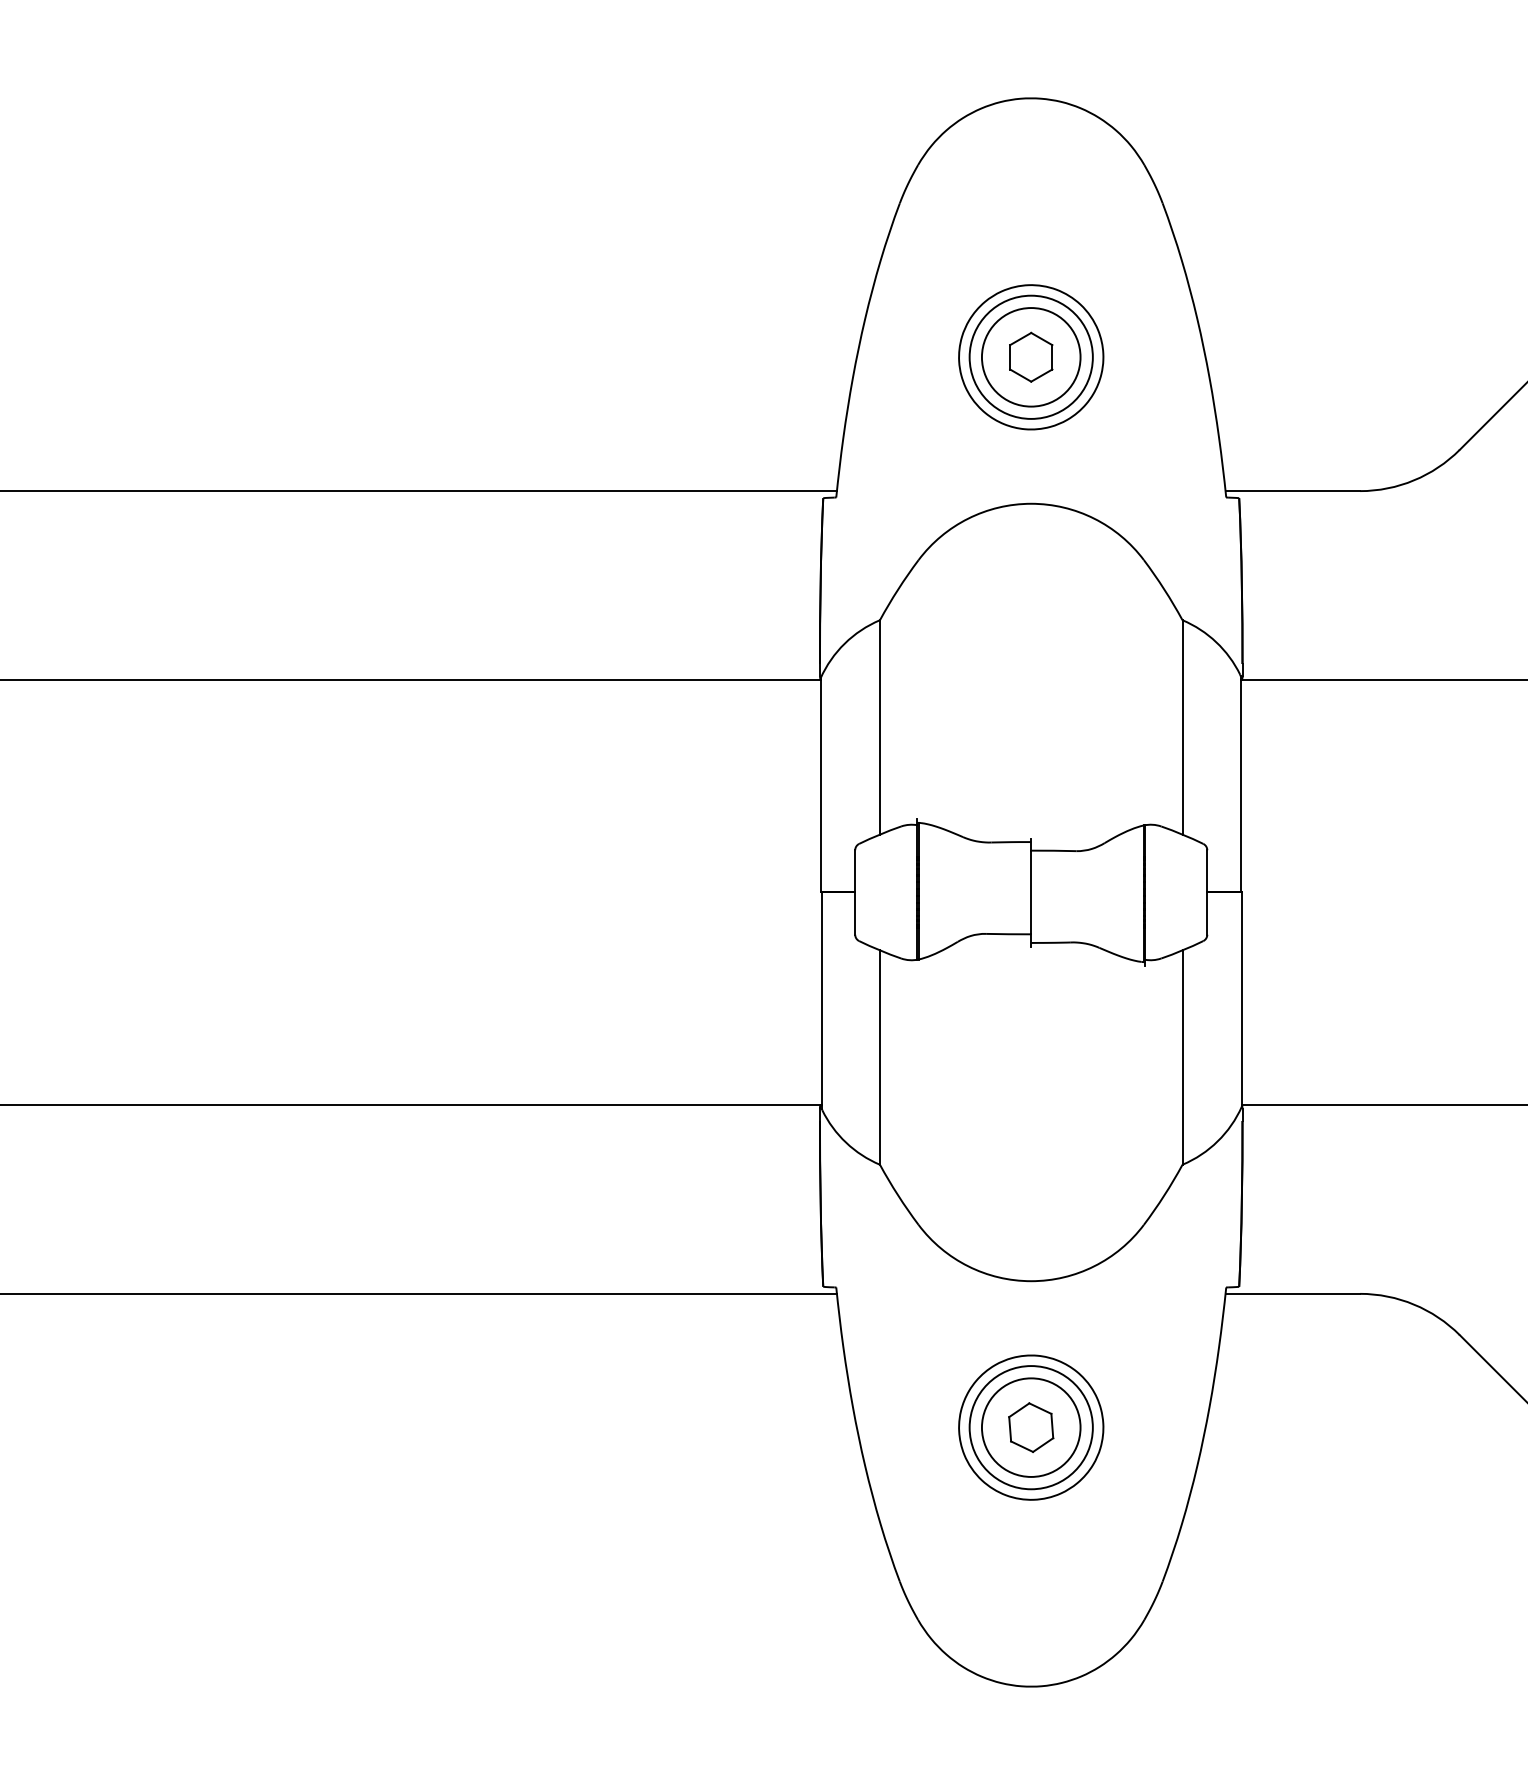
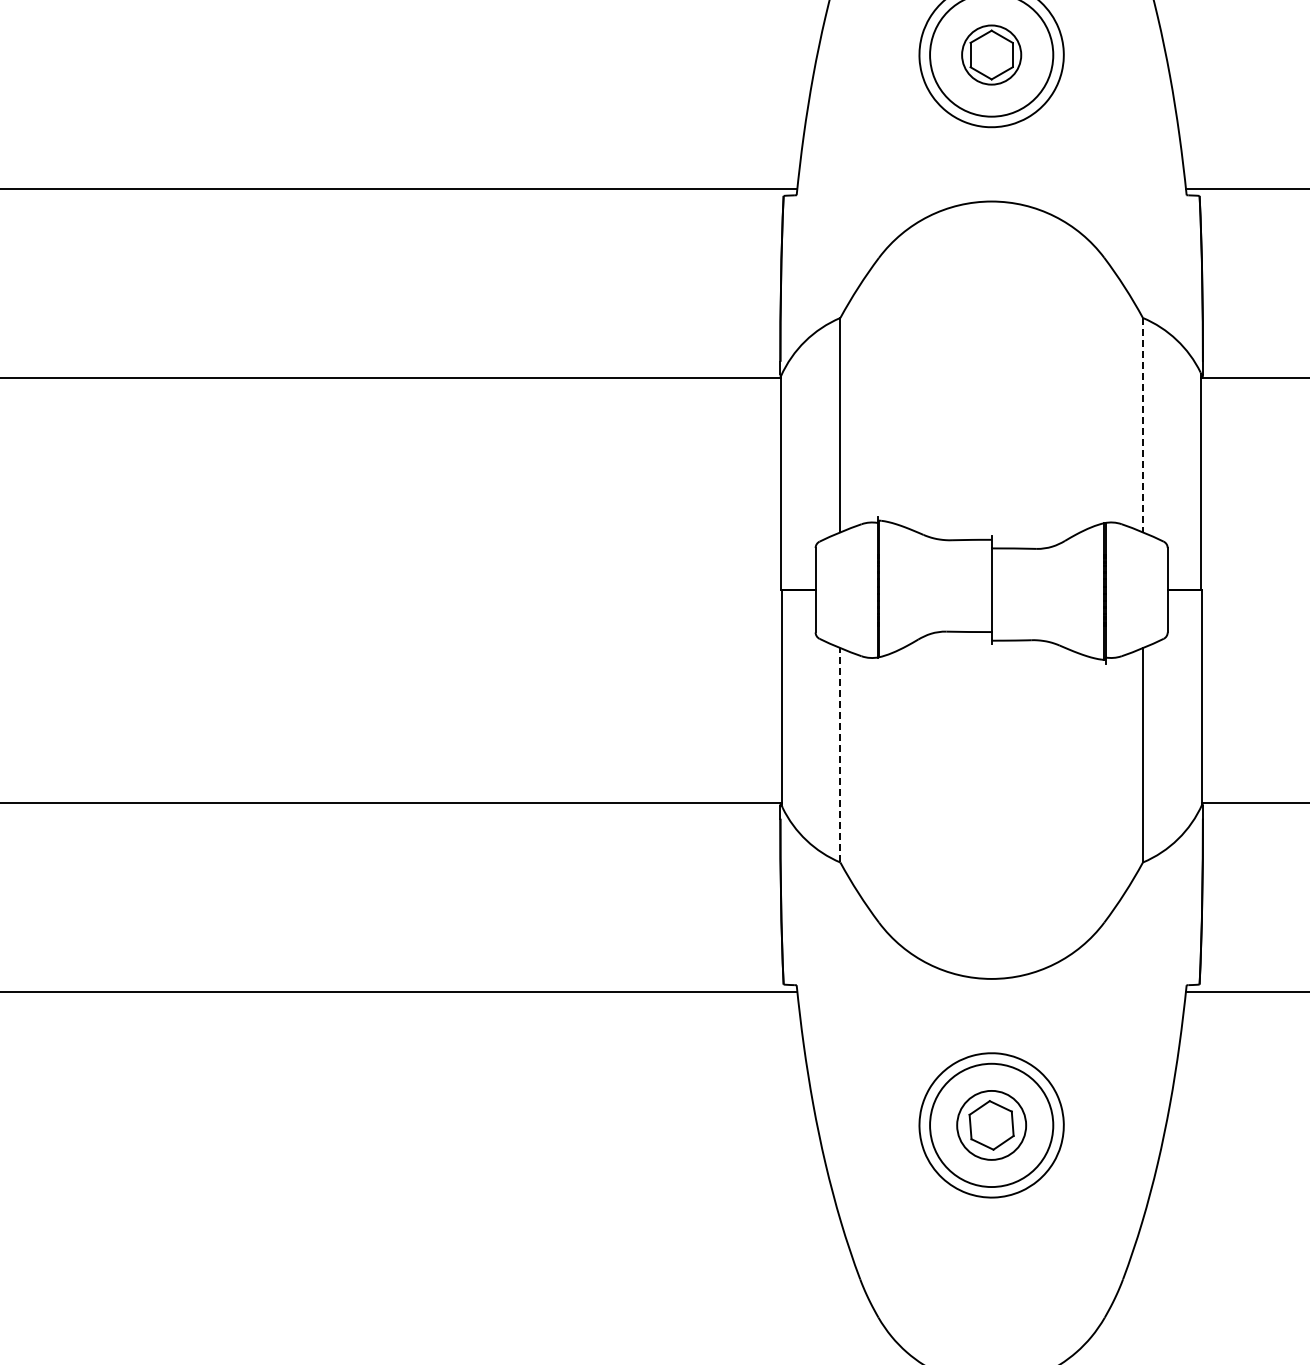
circle: (1030, 357) -> (990, 55), size x0.6
line: (1182, 727) -> (1142, 425), solid -> dashed
line: (879, 1057) -> (839, 755), solid -> dashed
circle: (1030, 1427) -> (990, 1125), size x0.7

